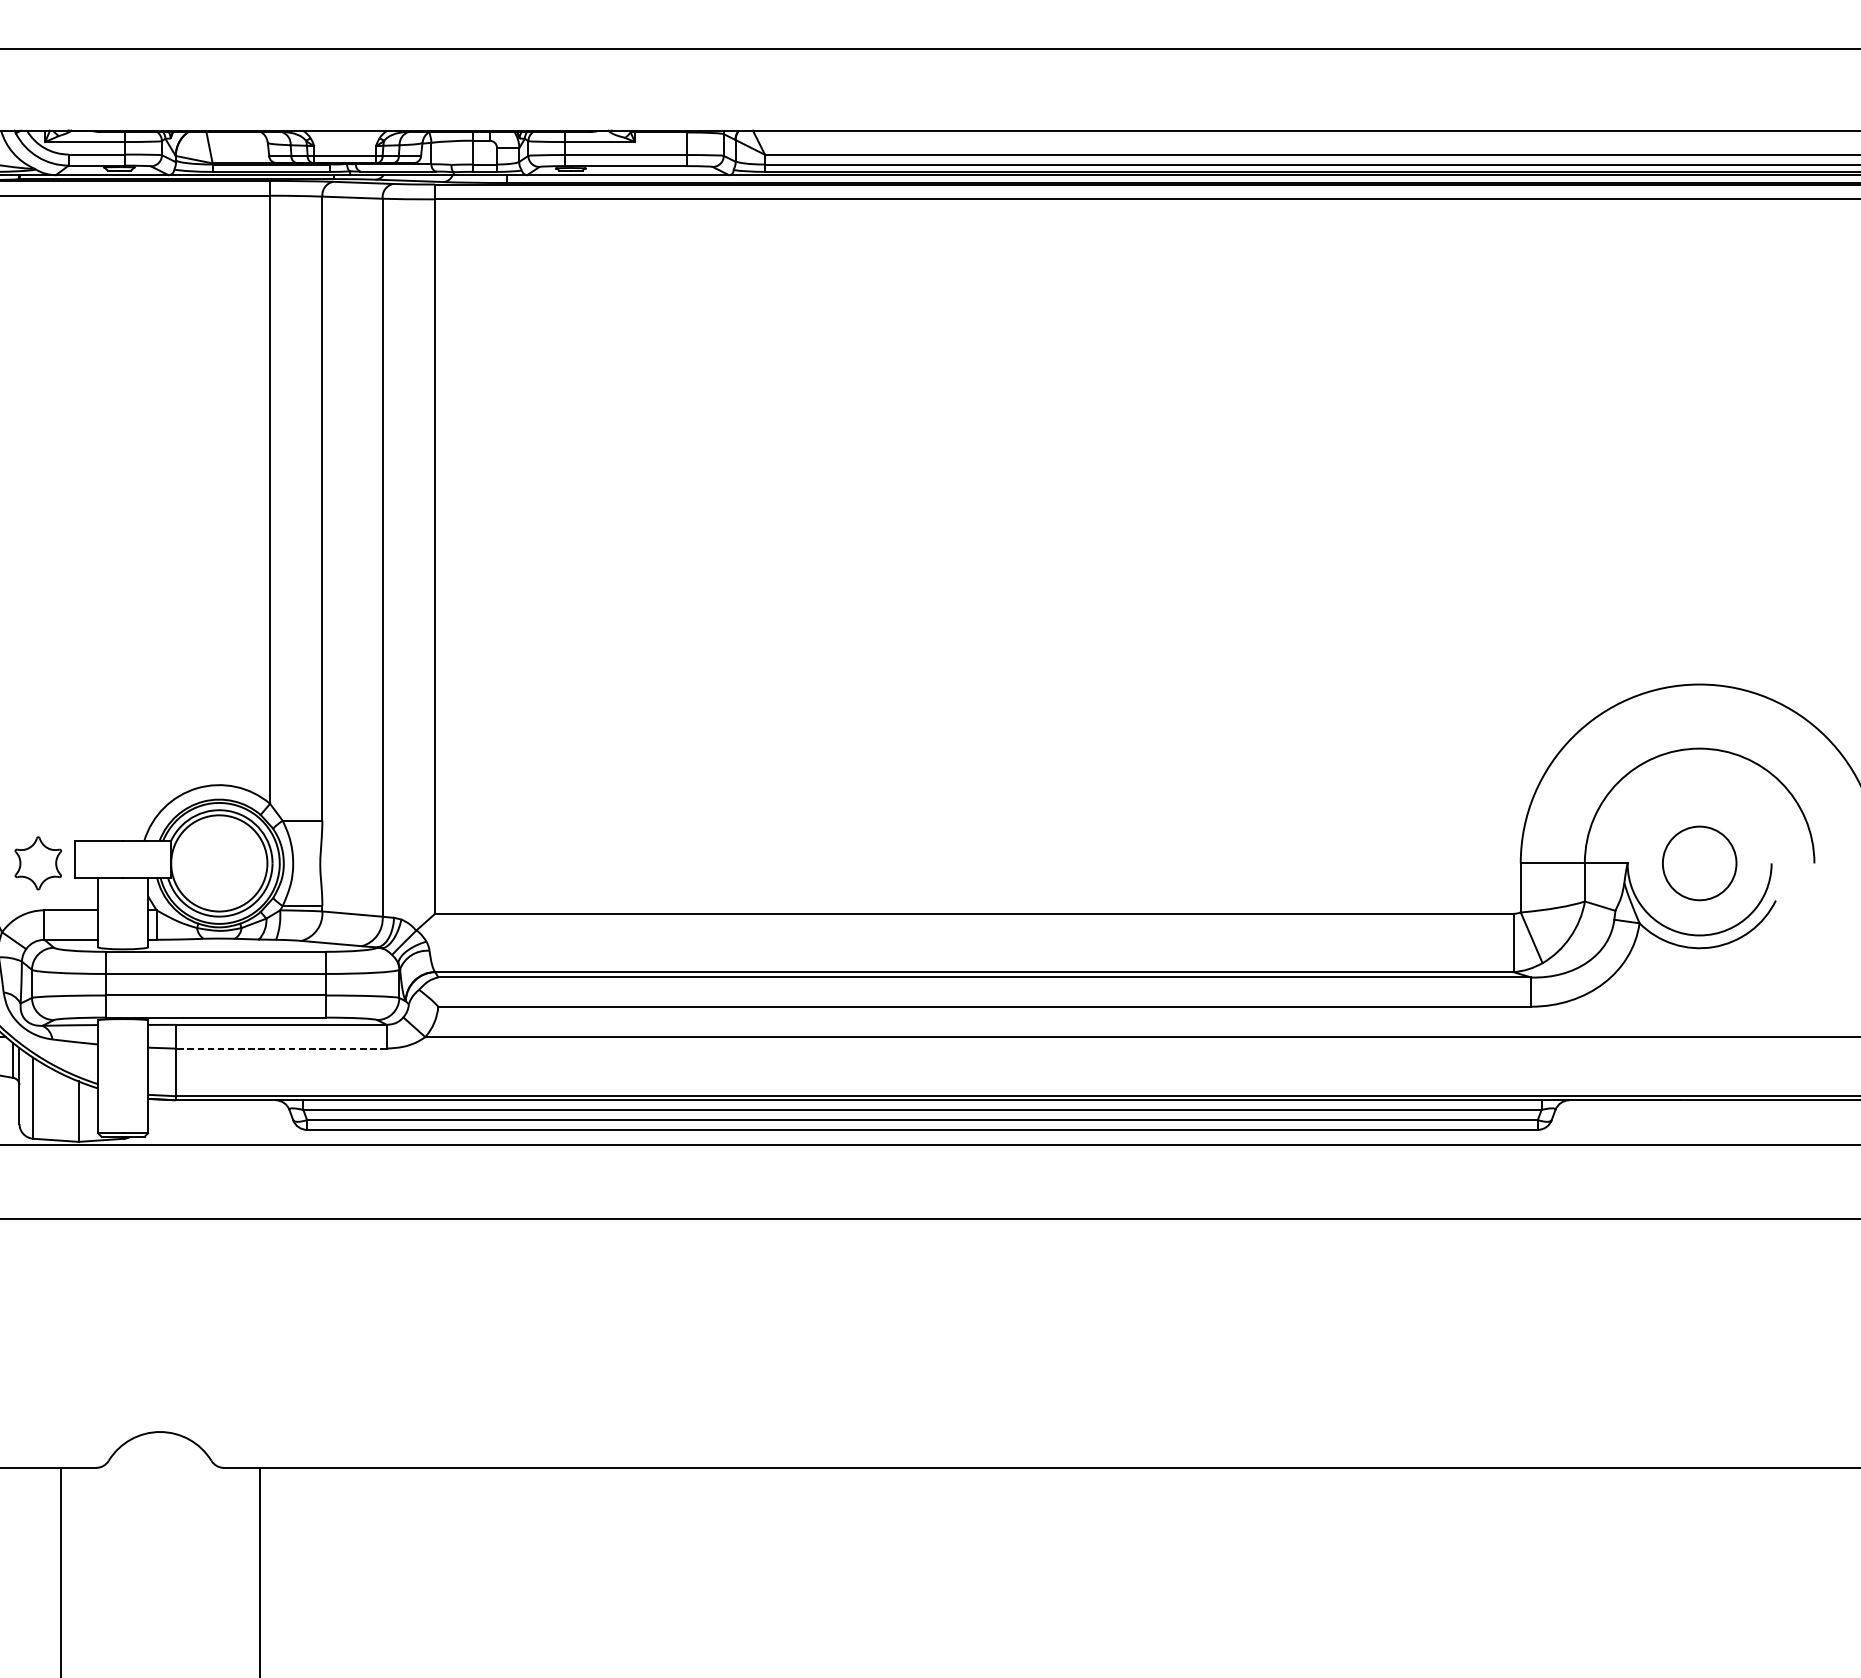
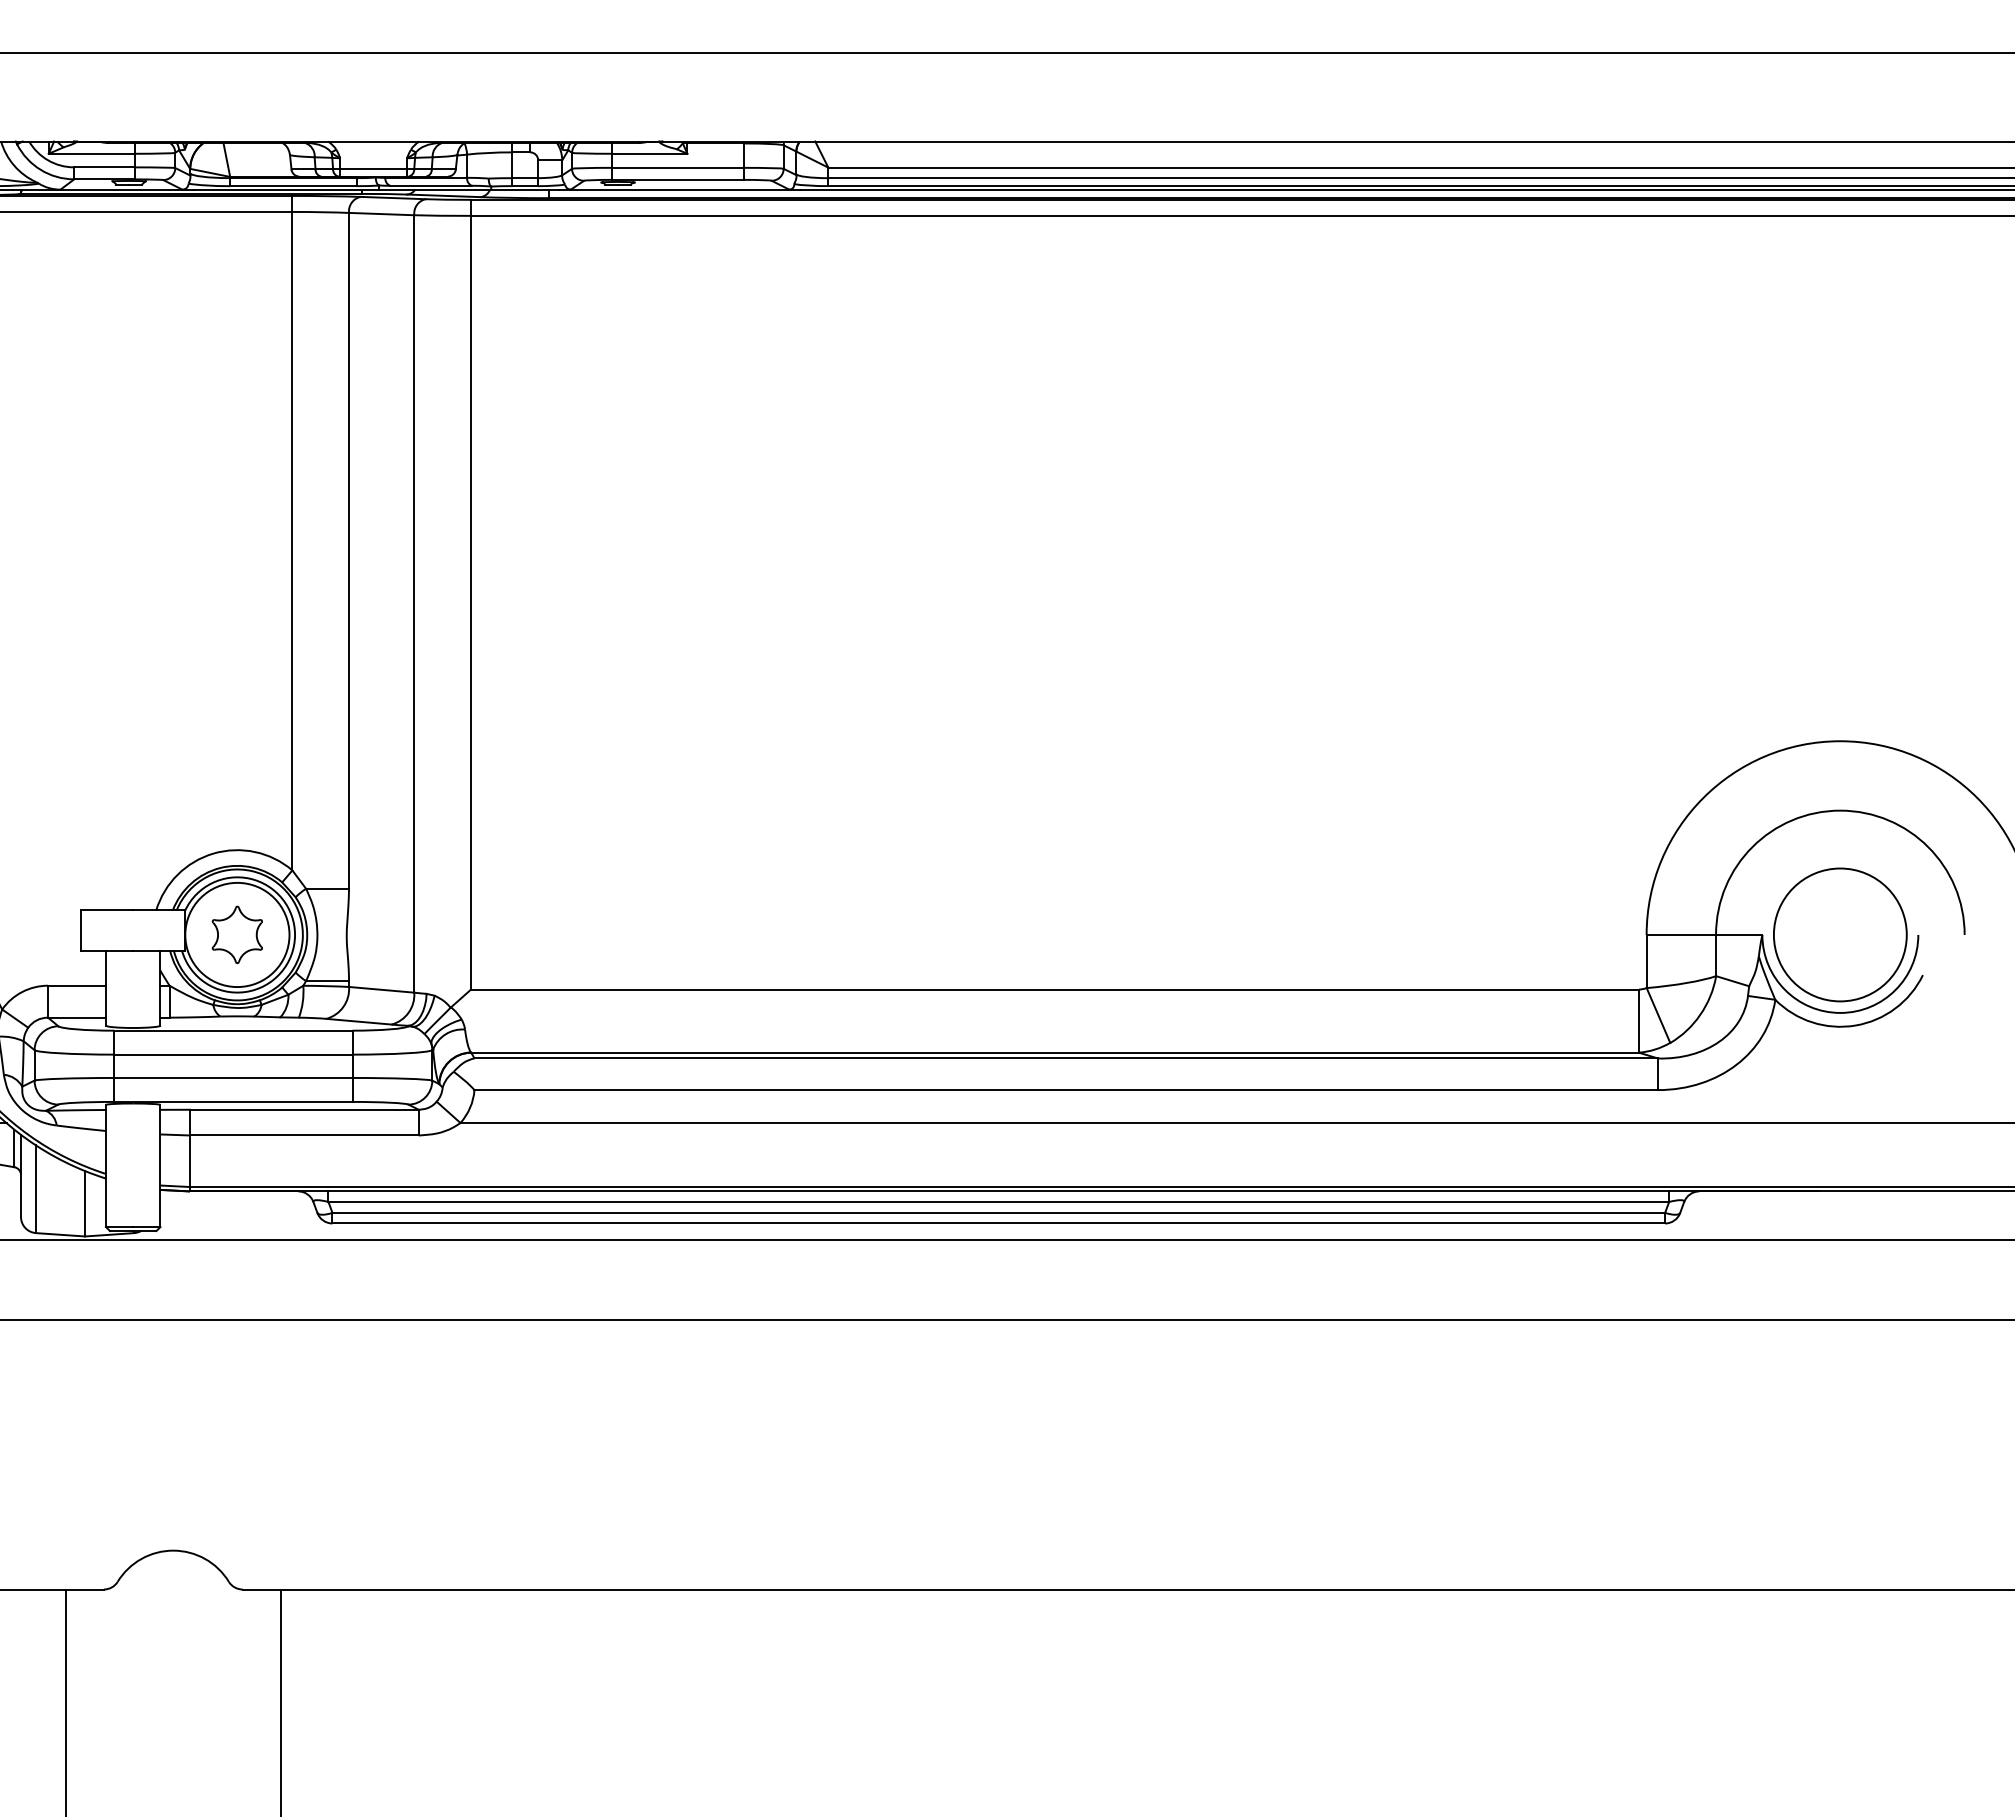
part: (37, 863) -> (236, 934), moved
circle: (1699, 863) -> (1840, 934), size x1.67
line: (280, 1048) -> (303, 1135), dashed -> solid

